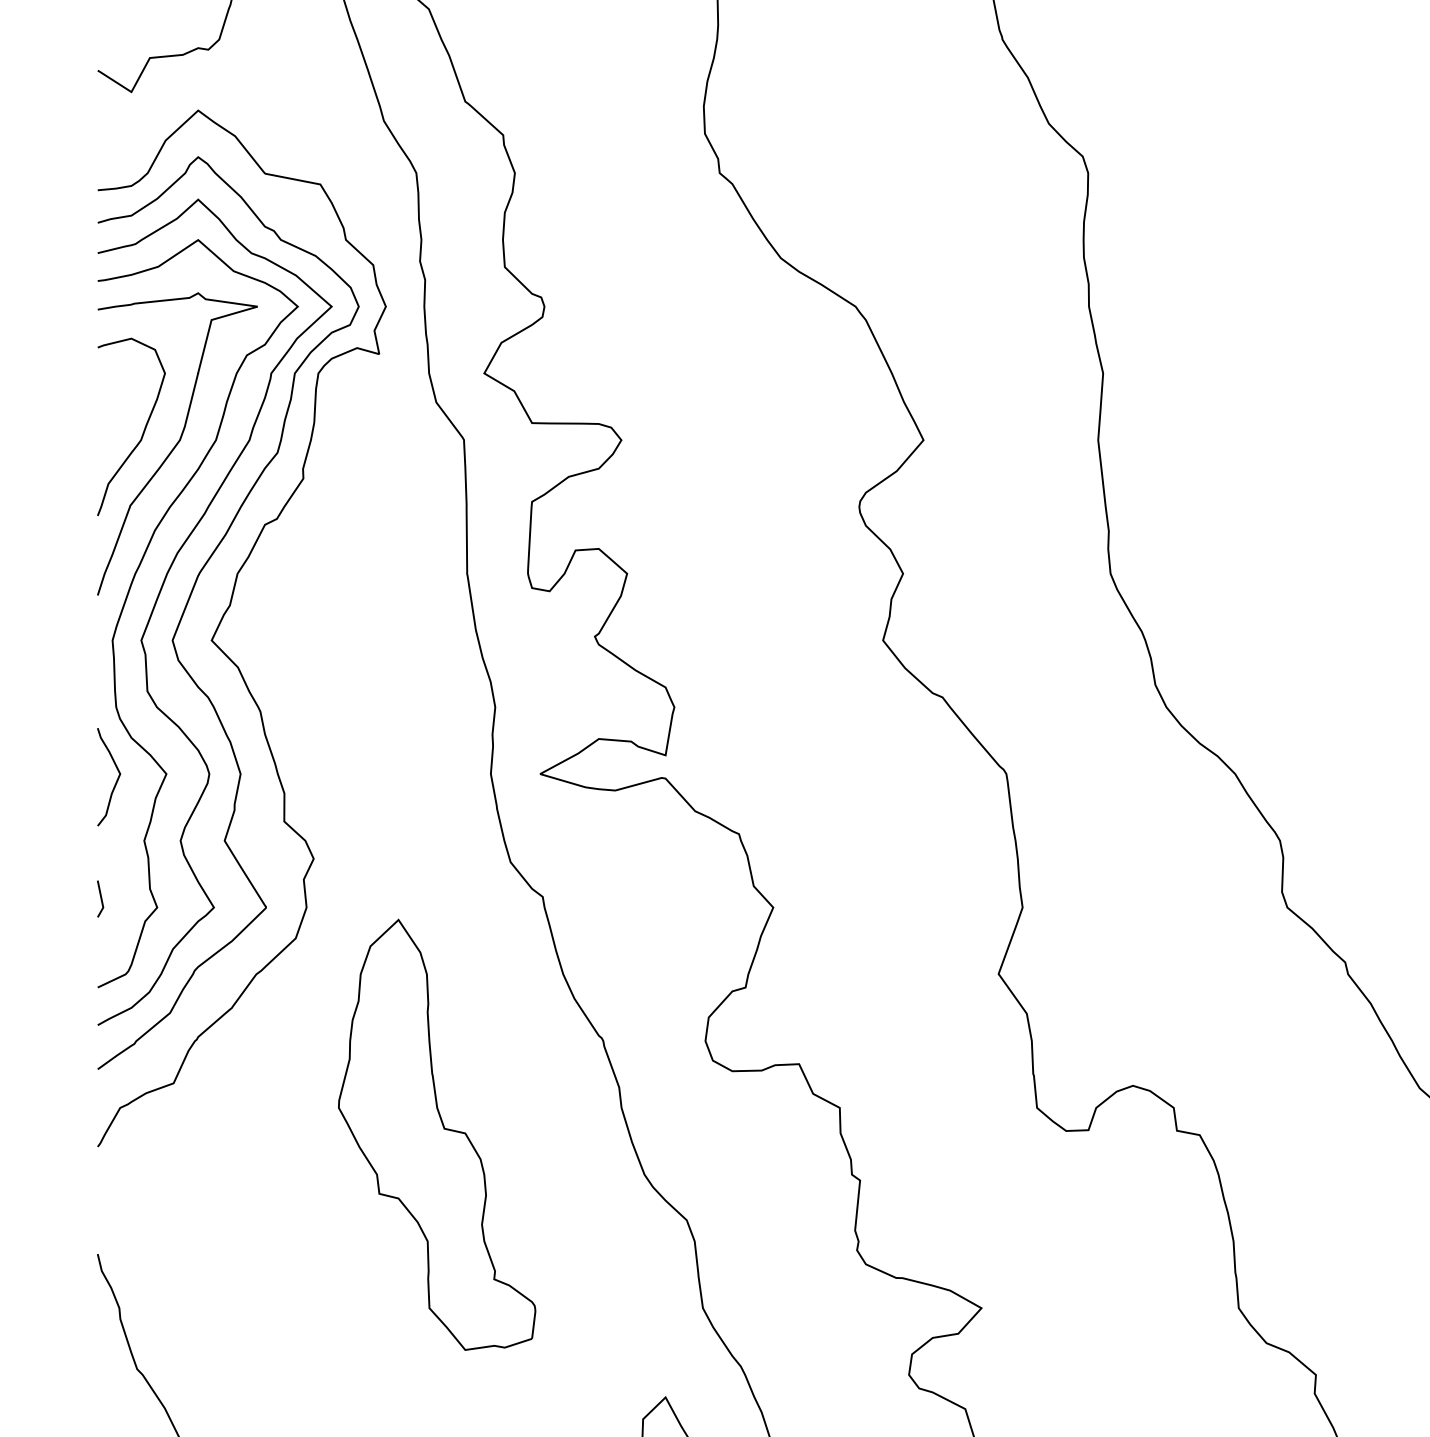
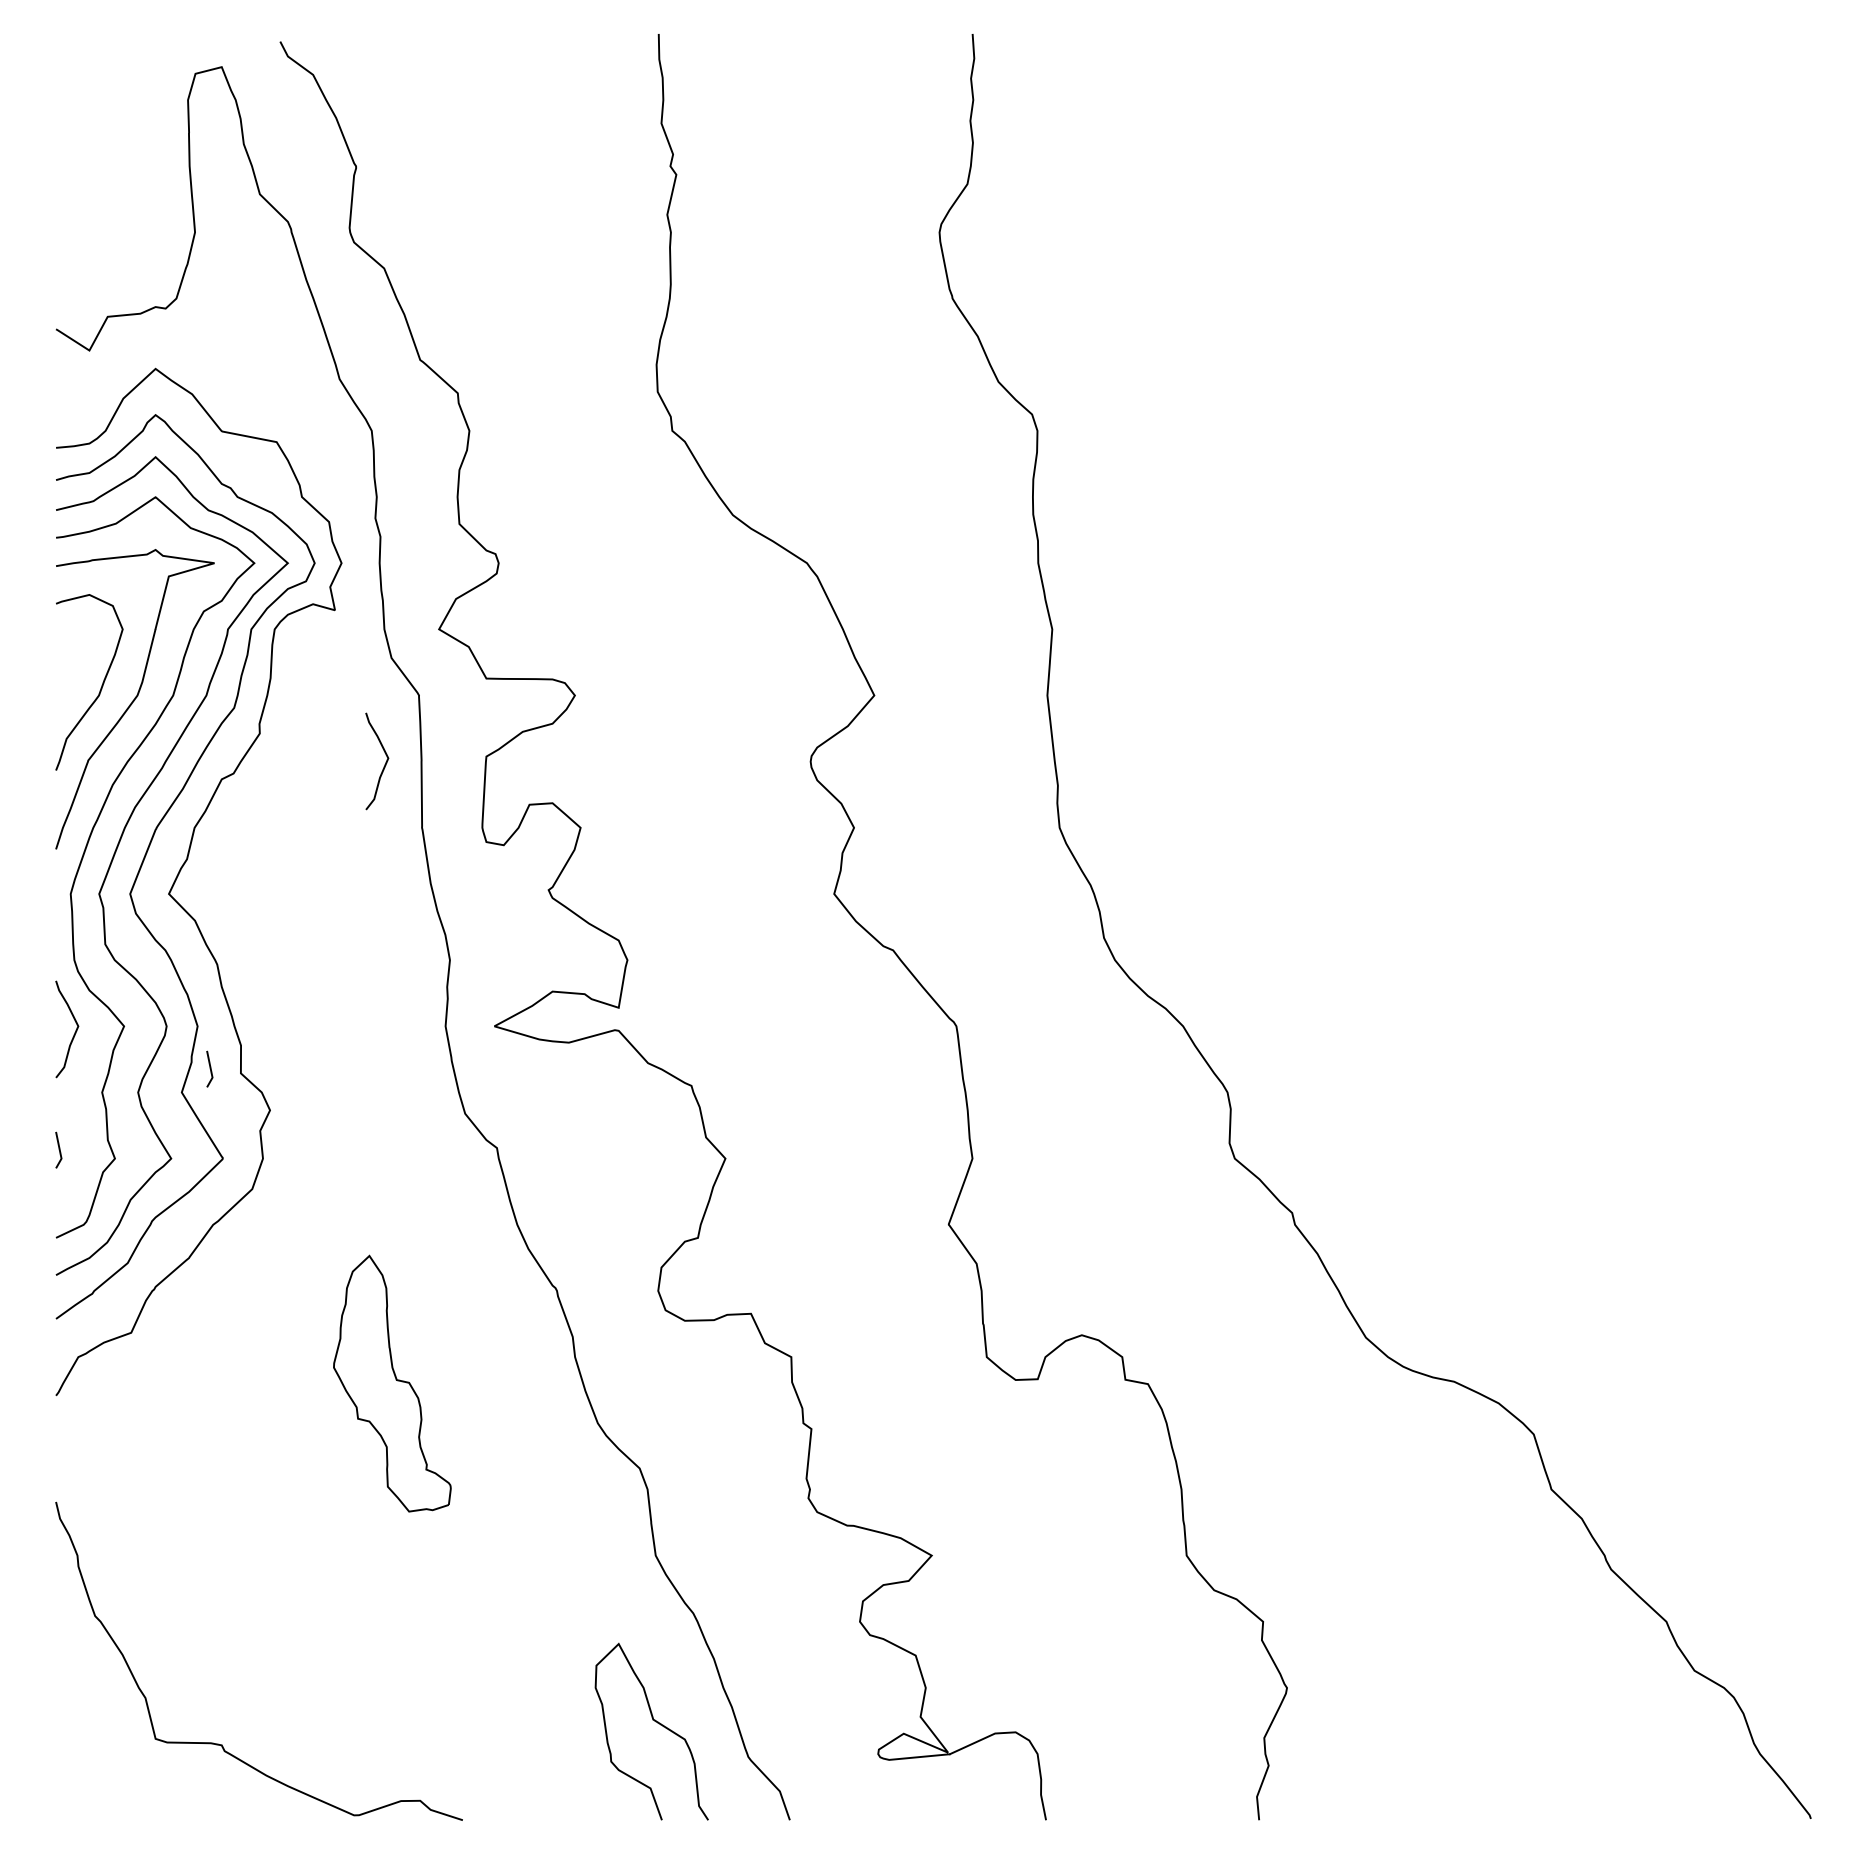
curve: (429, 509) -> (384, 764), added
line: (252, 816) -> (209, 1068), added
part: (437, 1134) -> (392, 1383), size x0.6

